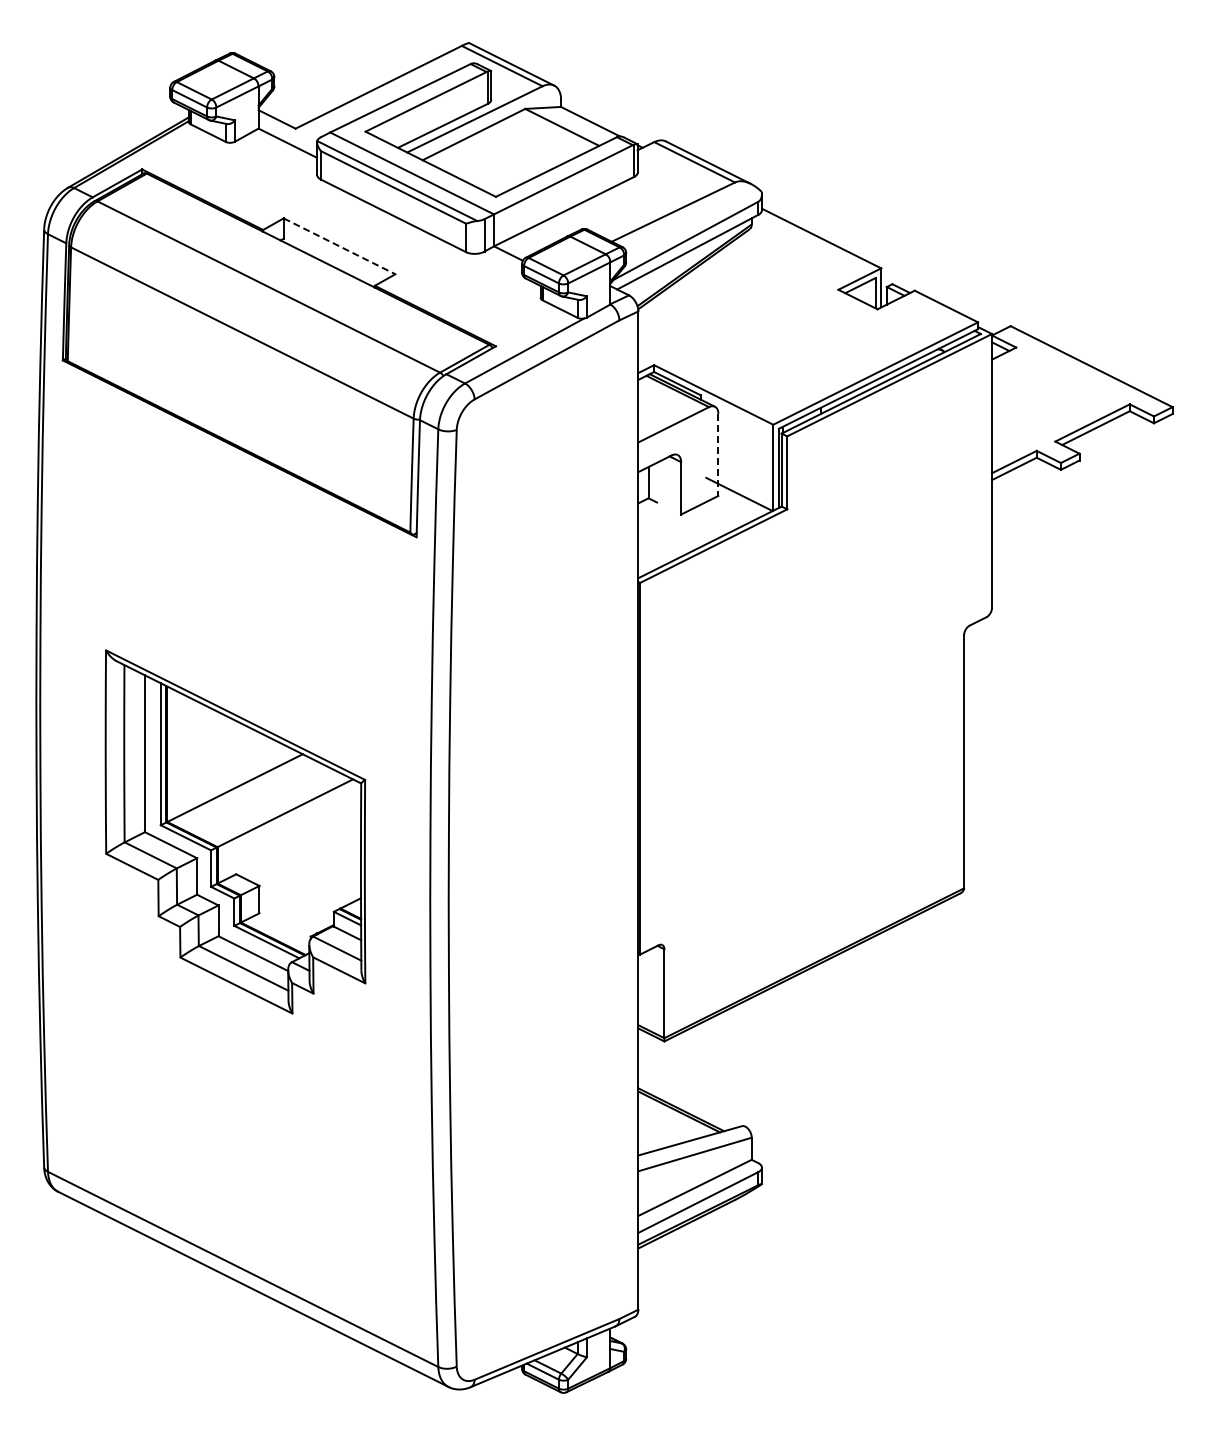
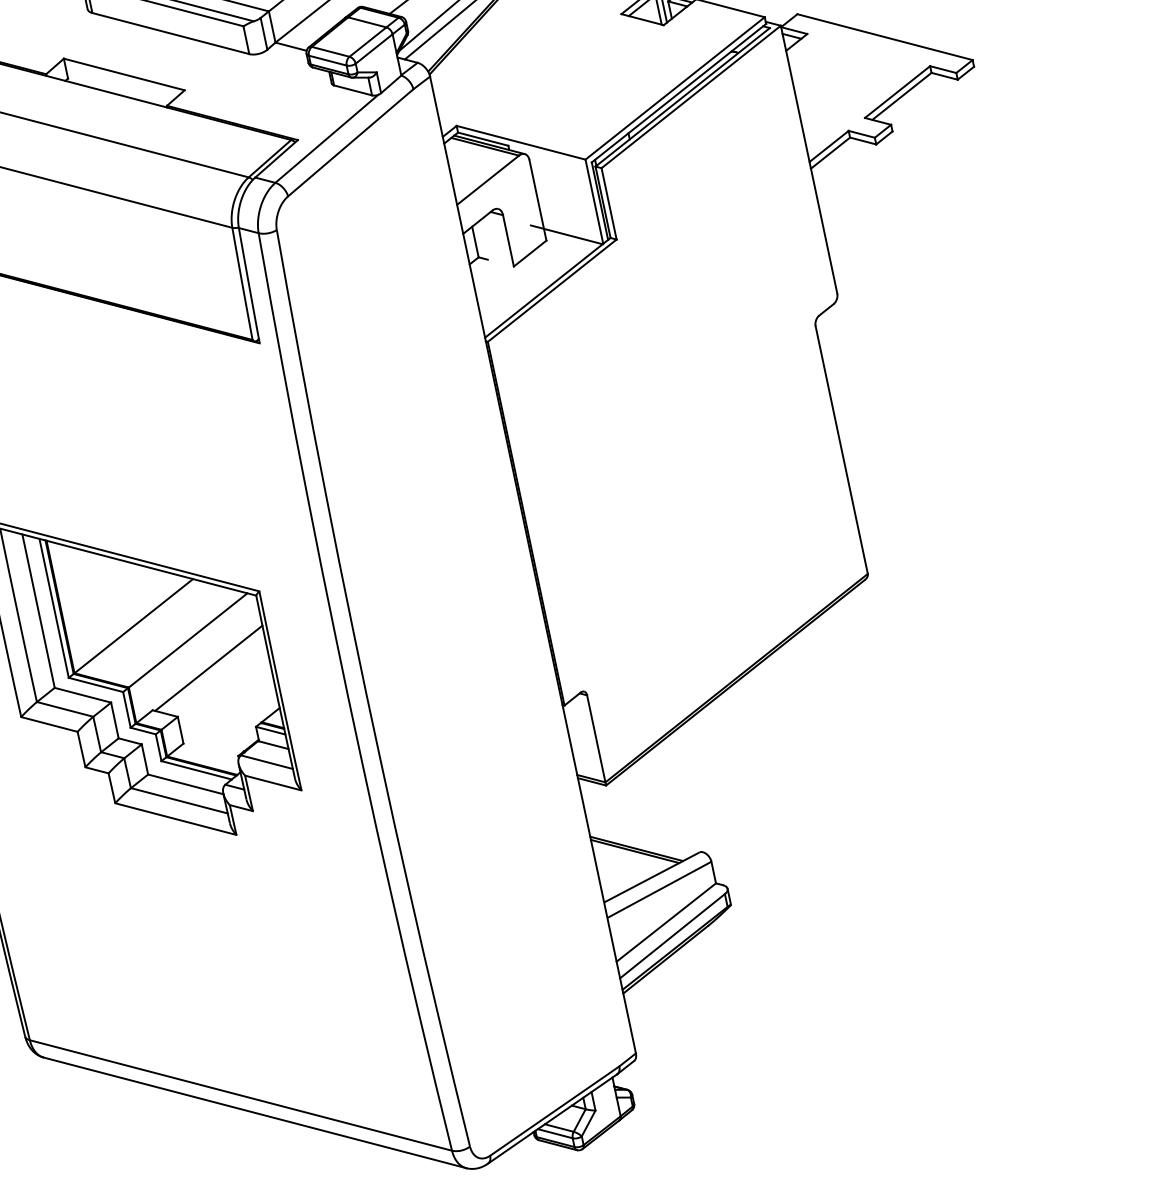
line: (339, 246) -> (124, 74), dashed -> solid
line: (718, 455) -> (538, 201), dashed -> solid
line: (299, 844) -> (208, 668), added

